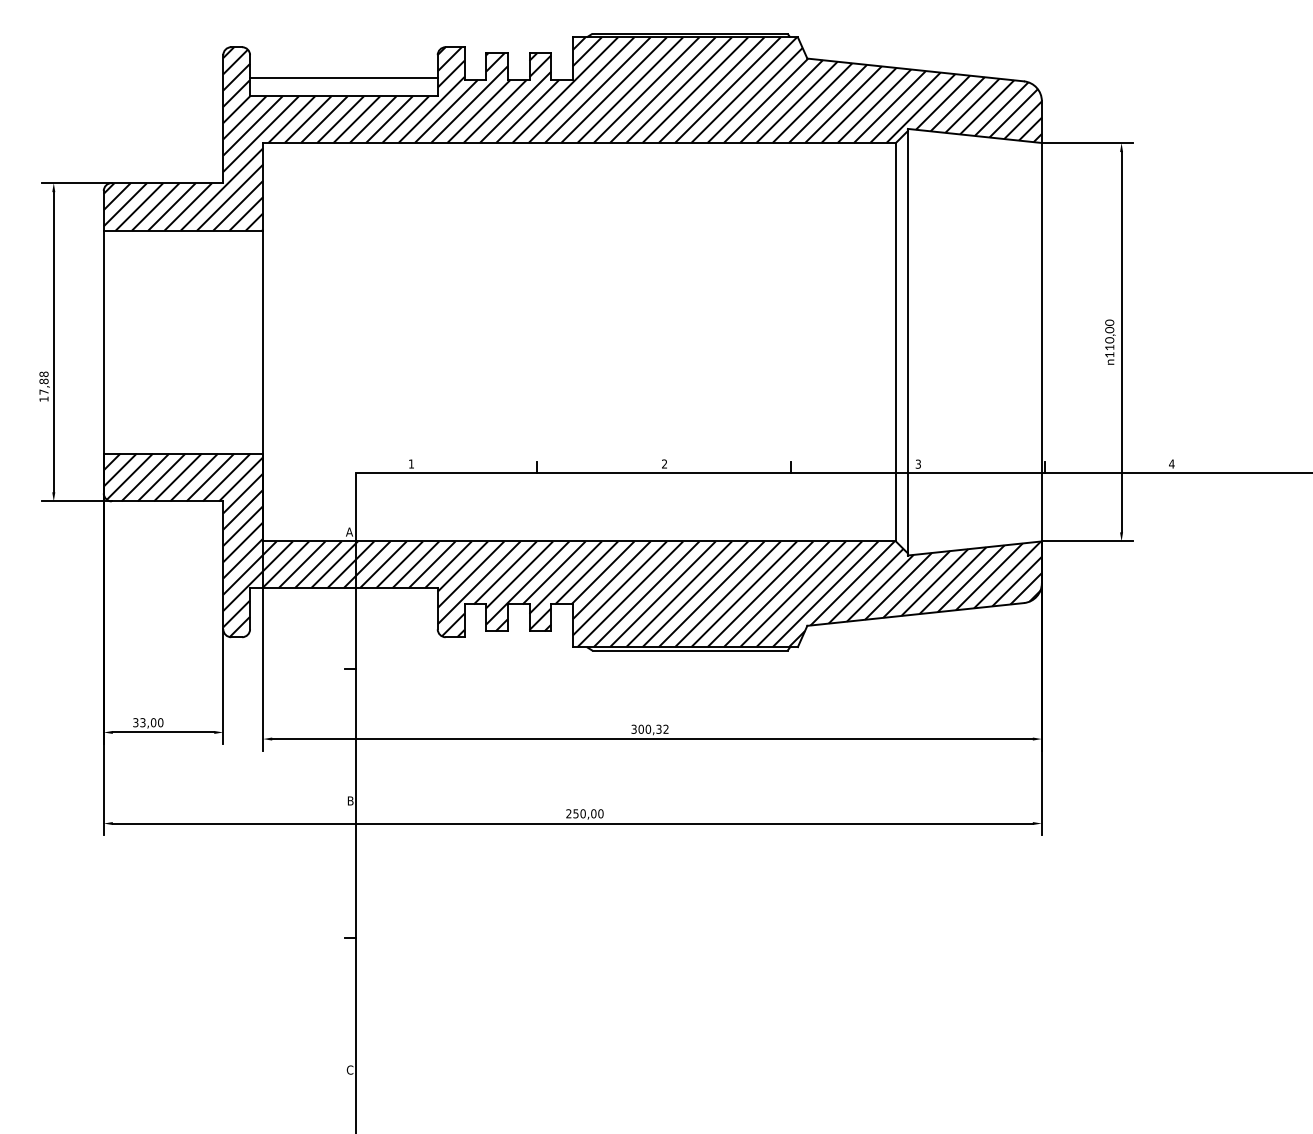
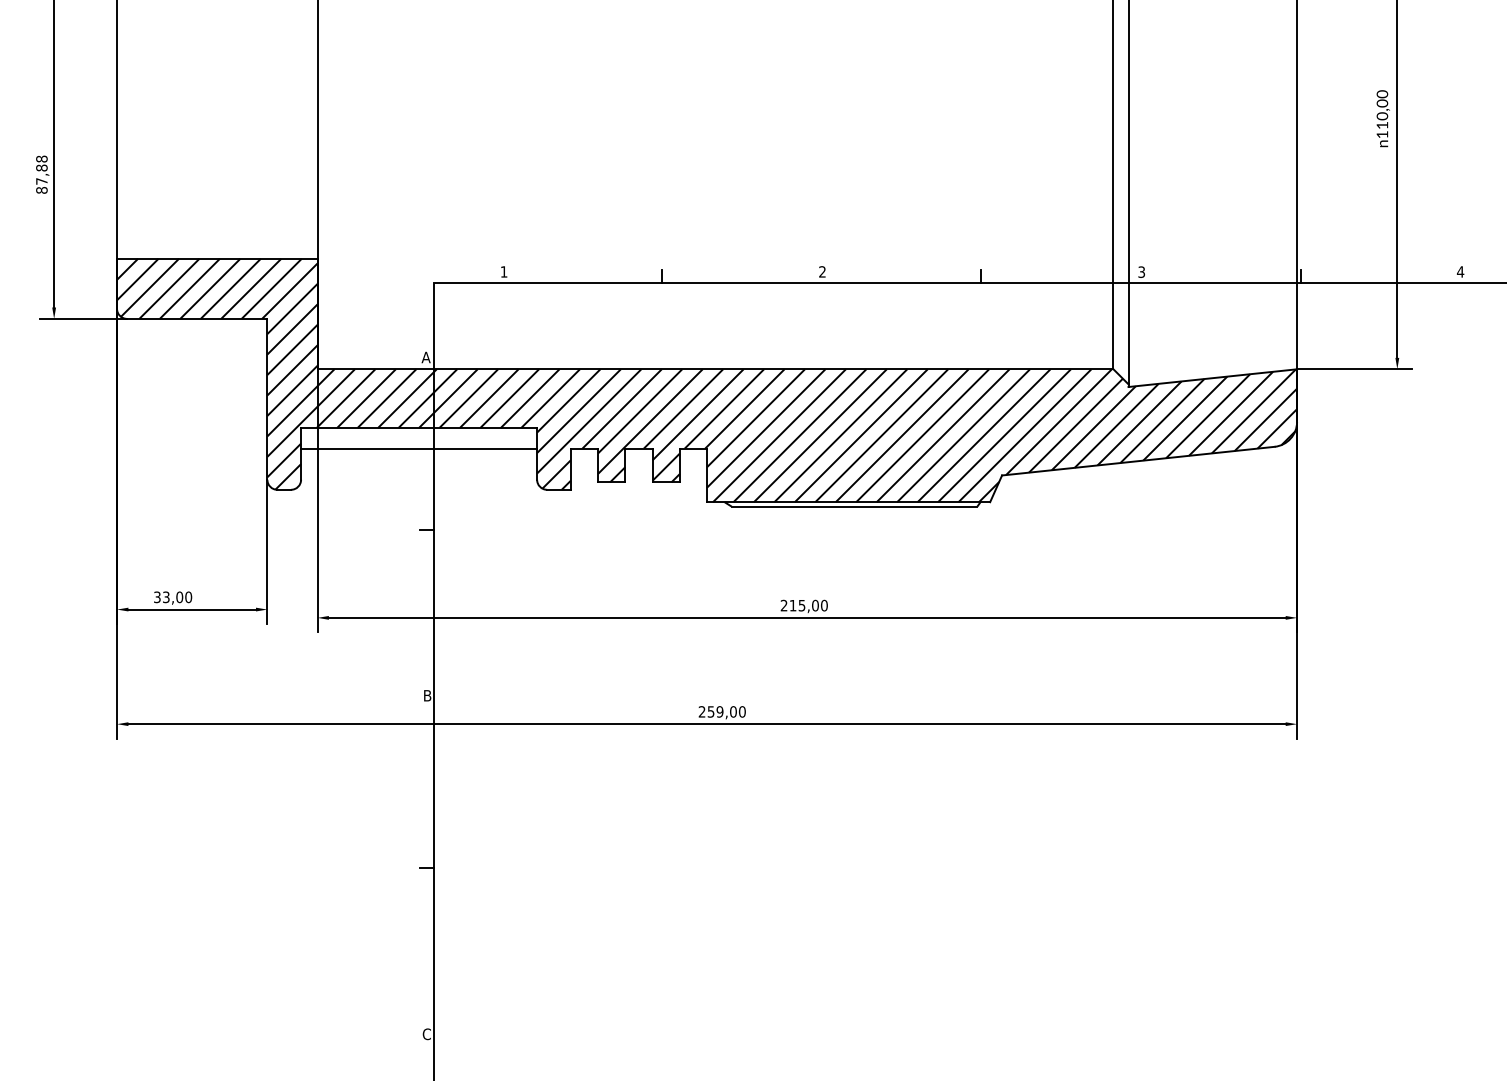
text: (43, 398) -> (41, 189), 17,88 -> 87,88
line: (343, 604) -> (418, 448), added
text: (649, 728) -> (803, 604), 300,32 -> 215,00
text: (582, 813) -> (719, 711), 250,00 -> 259,00

